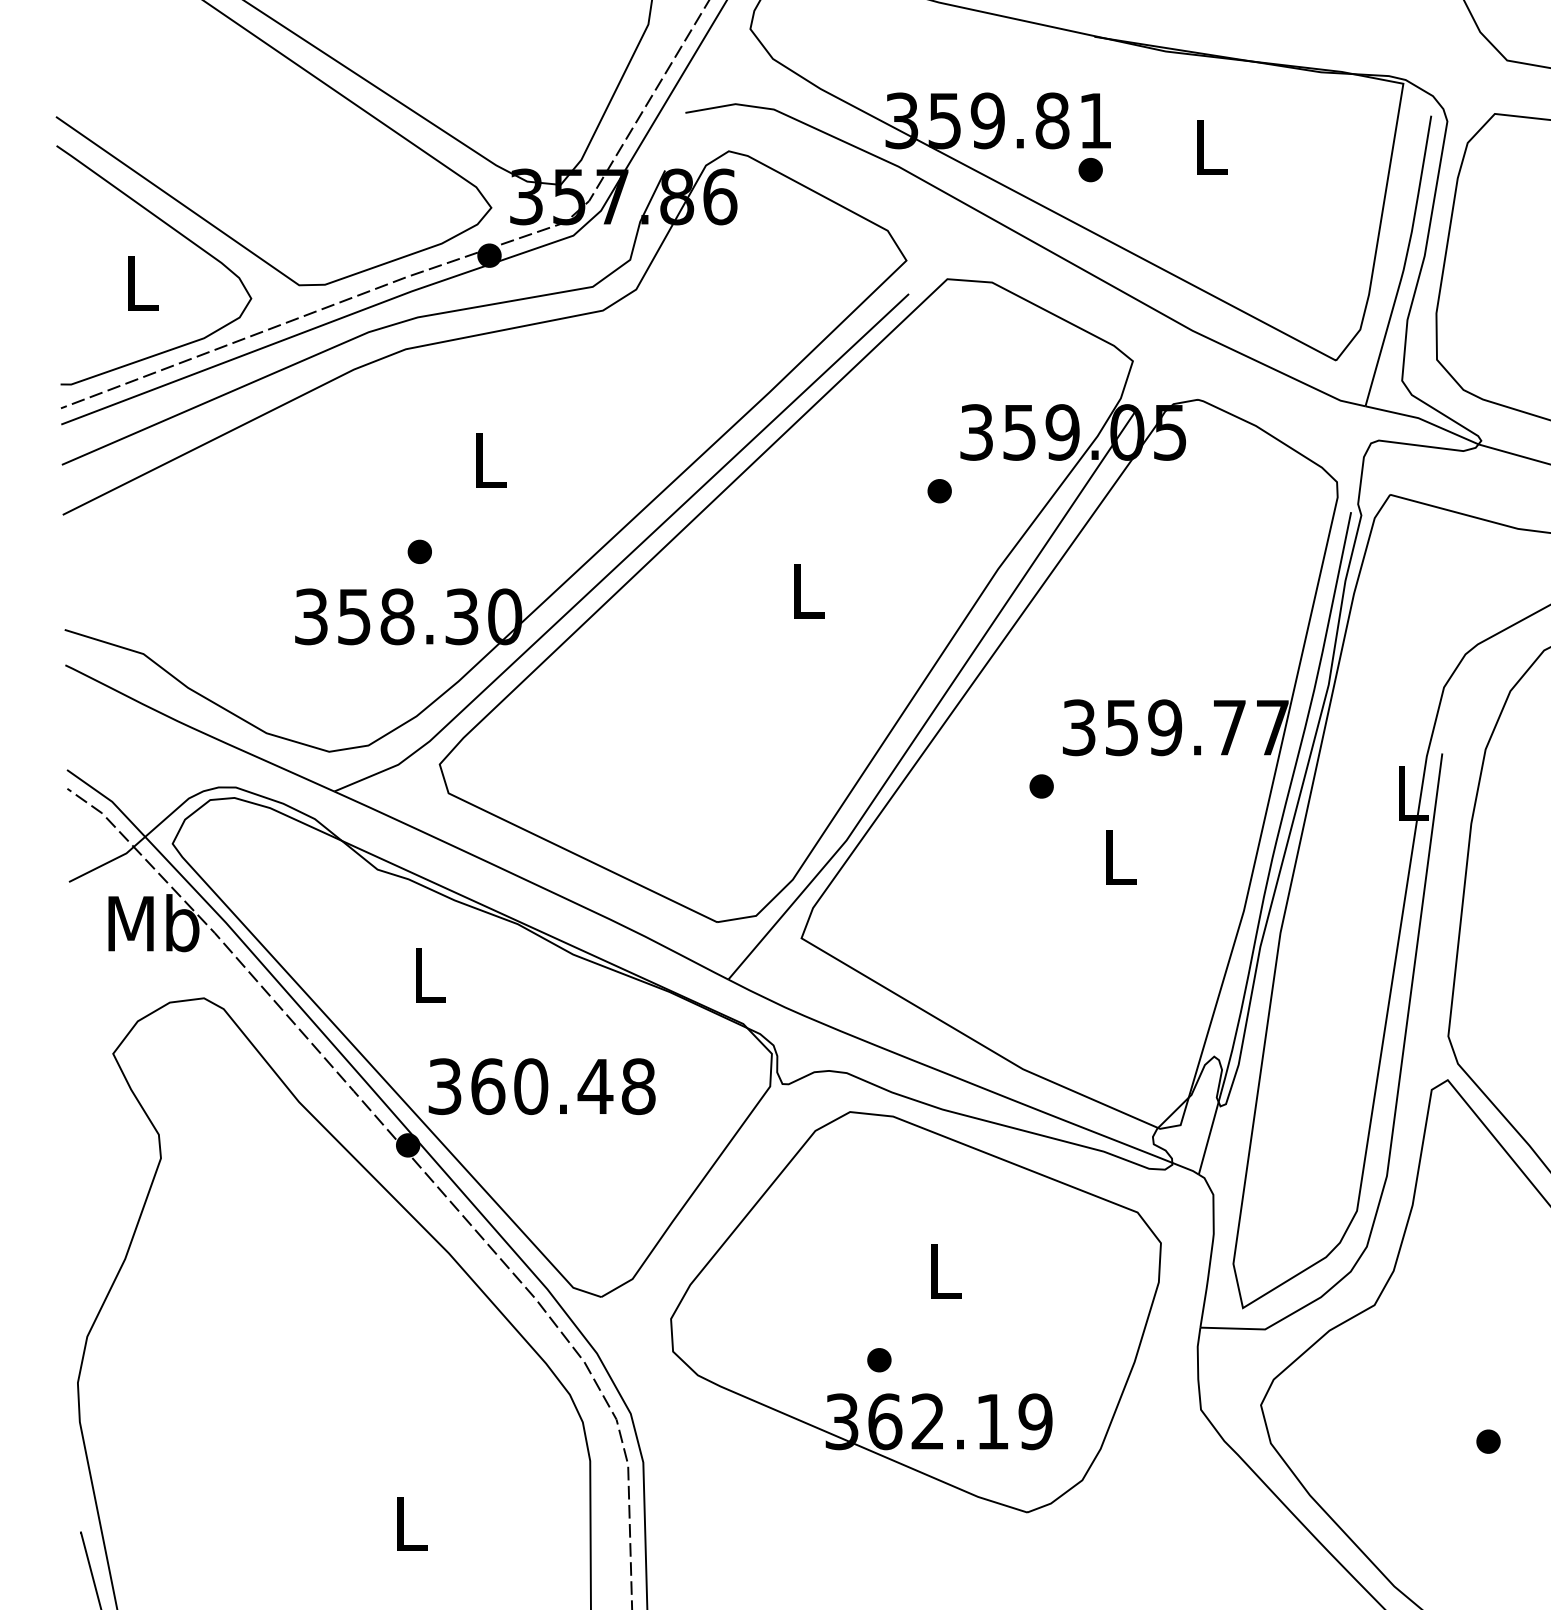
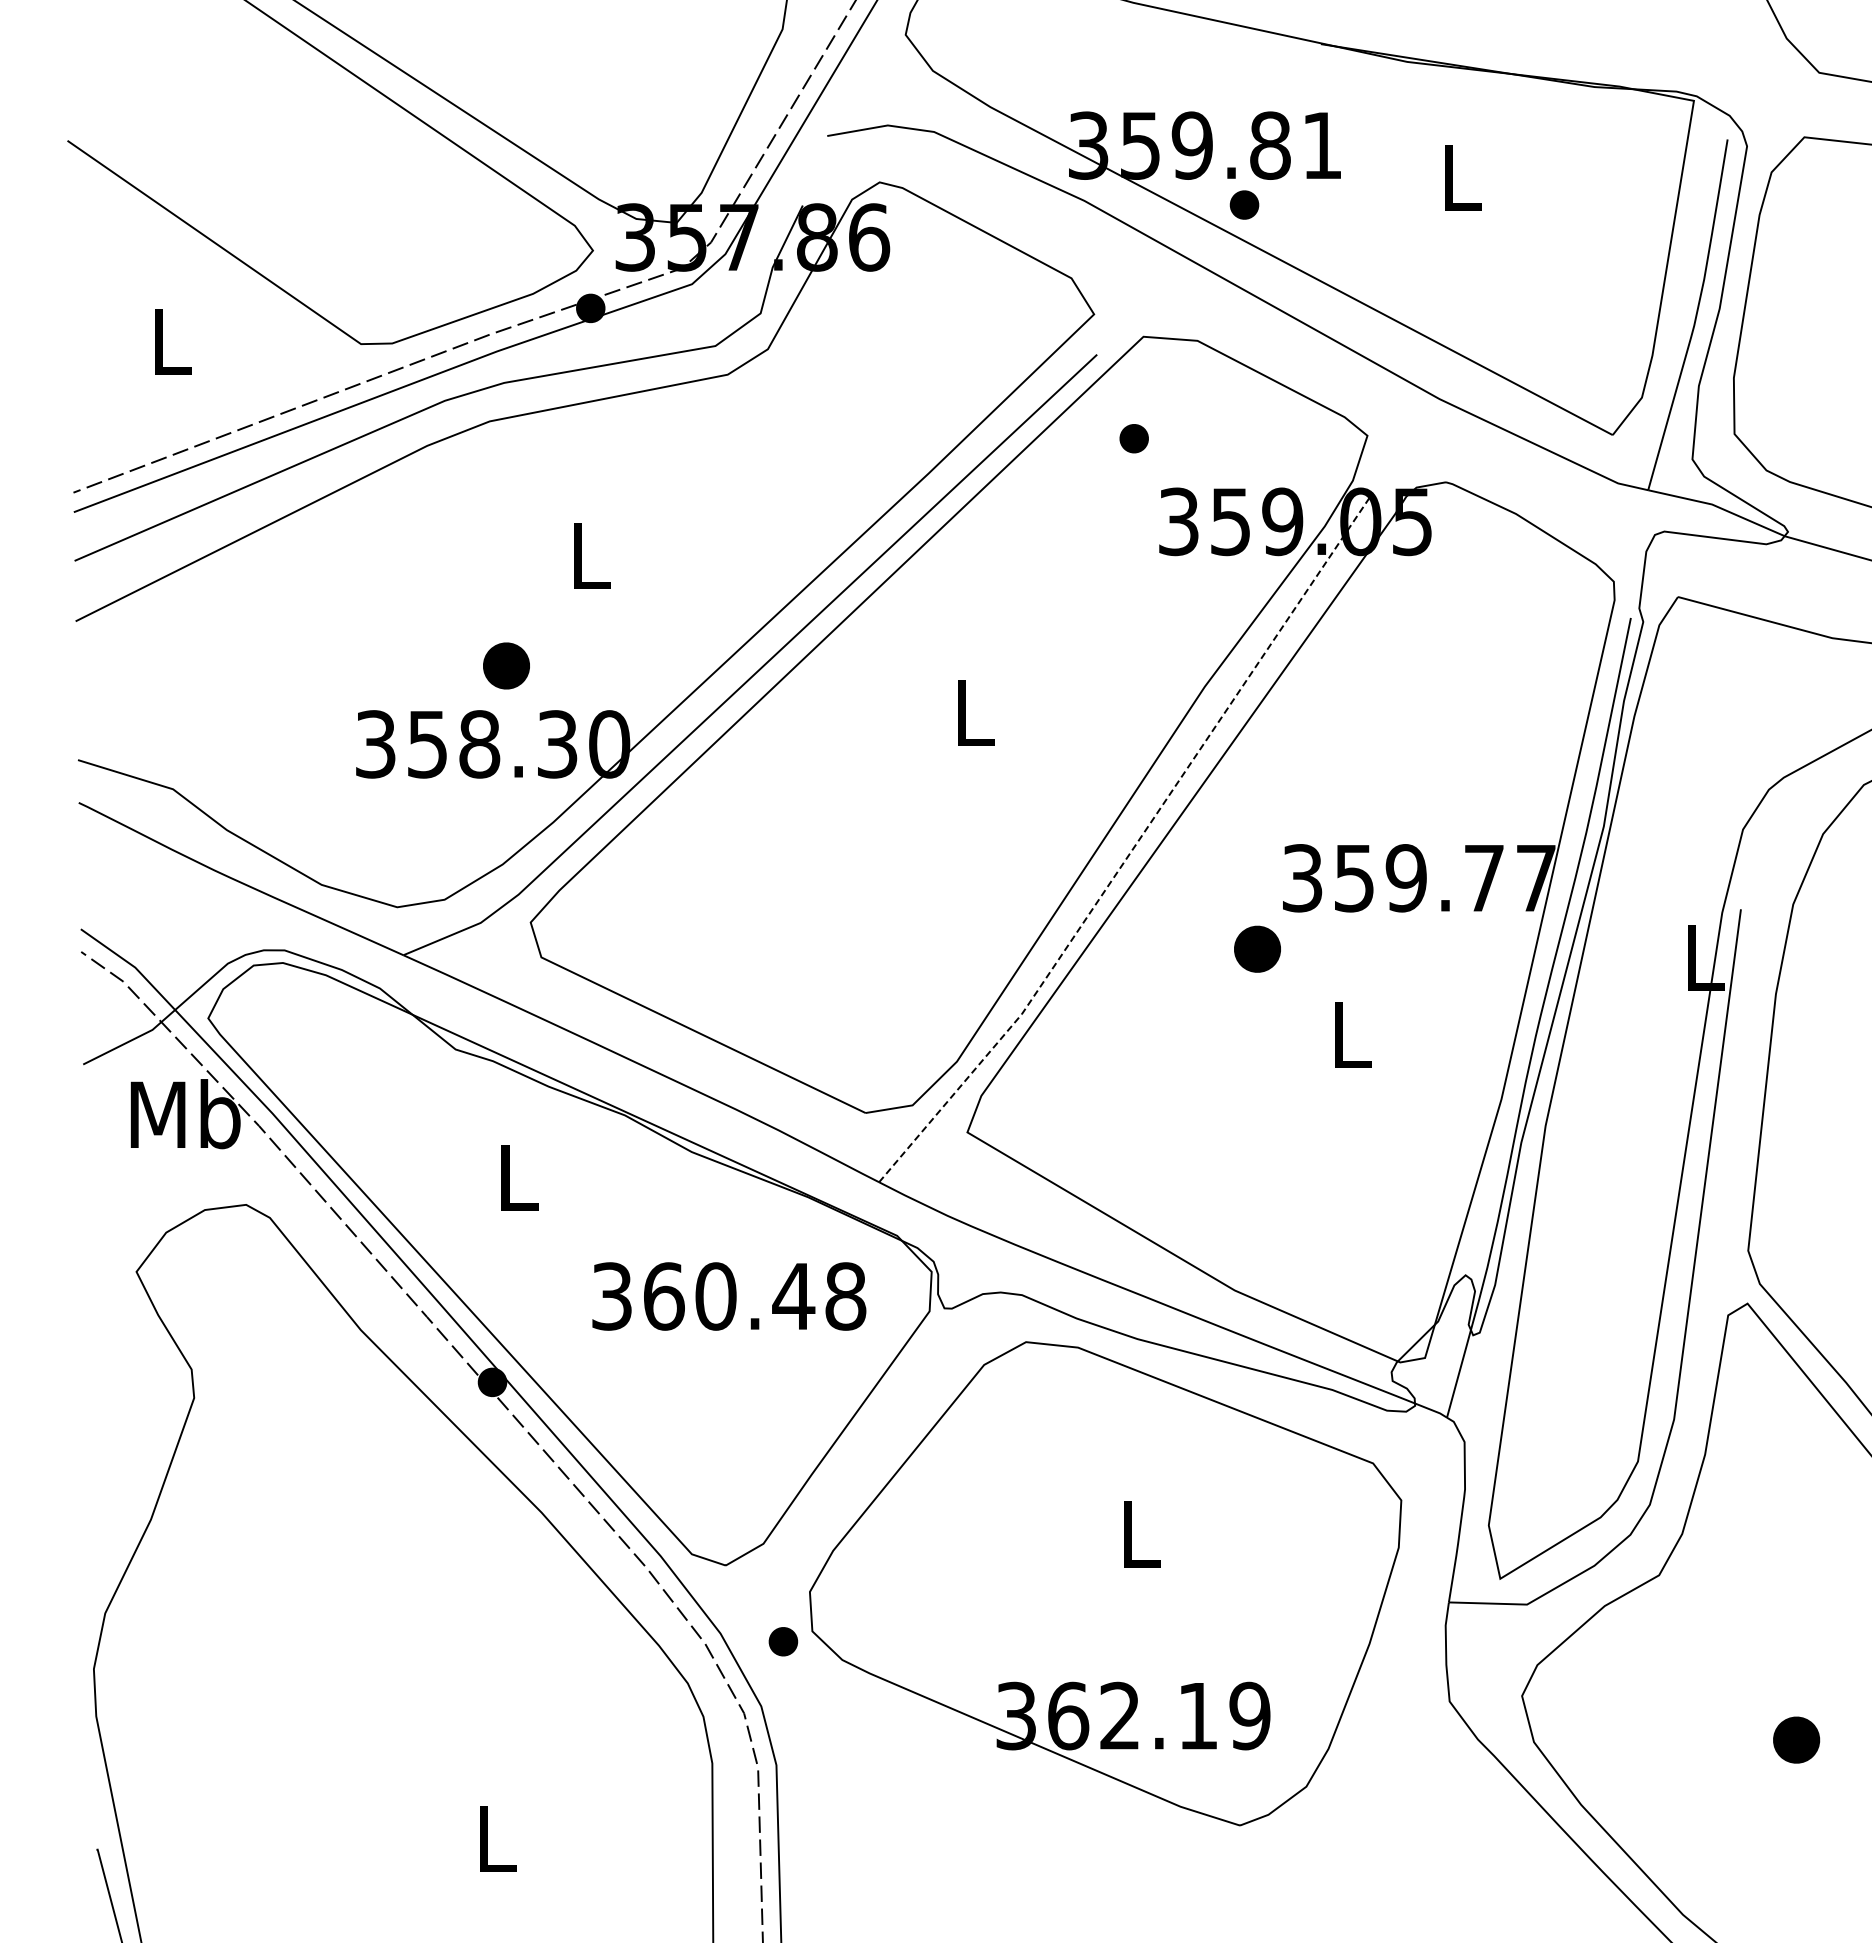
part: (1090, 169) -> (1244, 204), moved
curve: (176, 232) -> (213, 280), removed
part: (939, 491) -> (1133, 438), moved
part: (419, 551) -> (506, 665), size x1.6
line: (940, 700) -> (1135, 845), solid -> dashed
part: (1041, 785) -> (1256, 948), size x1.6
text: (542, 1086) -> (729, 1296), moved
part: (879, 1360) -> (783, 1641), moved
part: (1488, 1441) -> (1796, 1739), size x1.6

